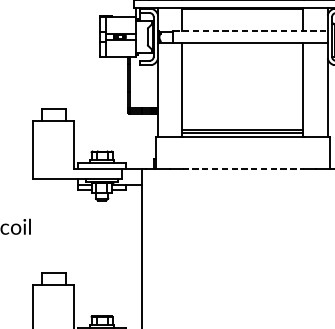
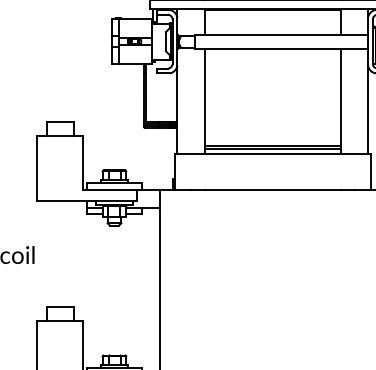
line: (250, 31) -> (281, 35), dashed -> solid
line: (242, 169) -> (272, 190), dashed -> solid

